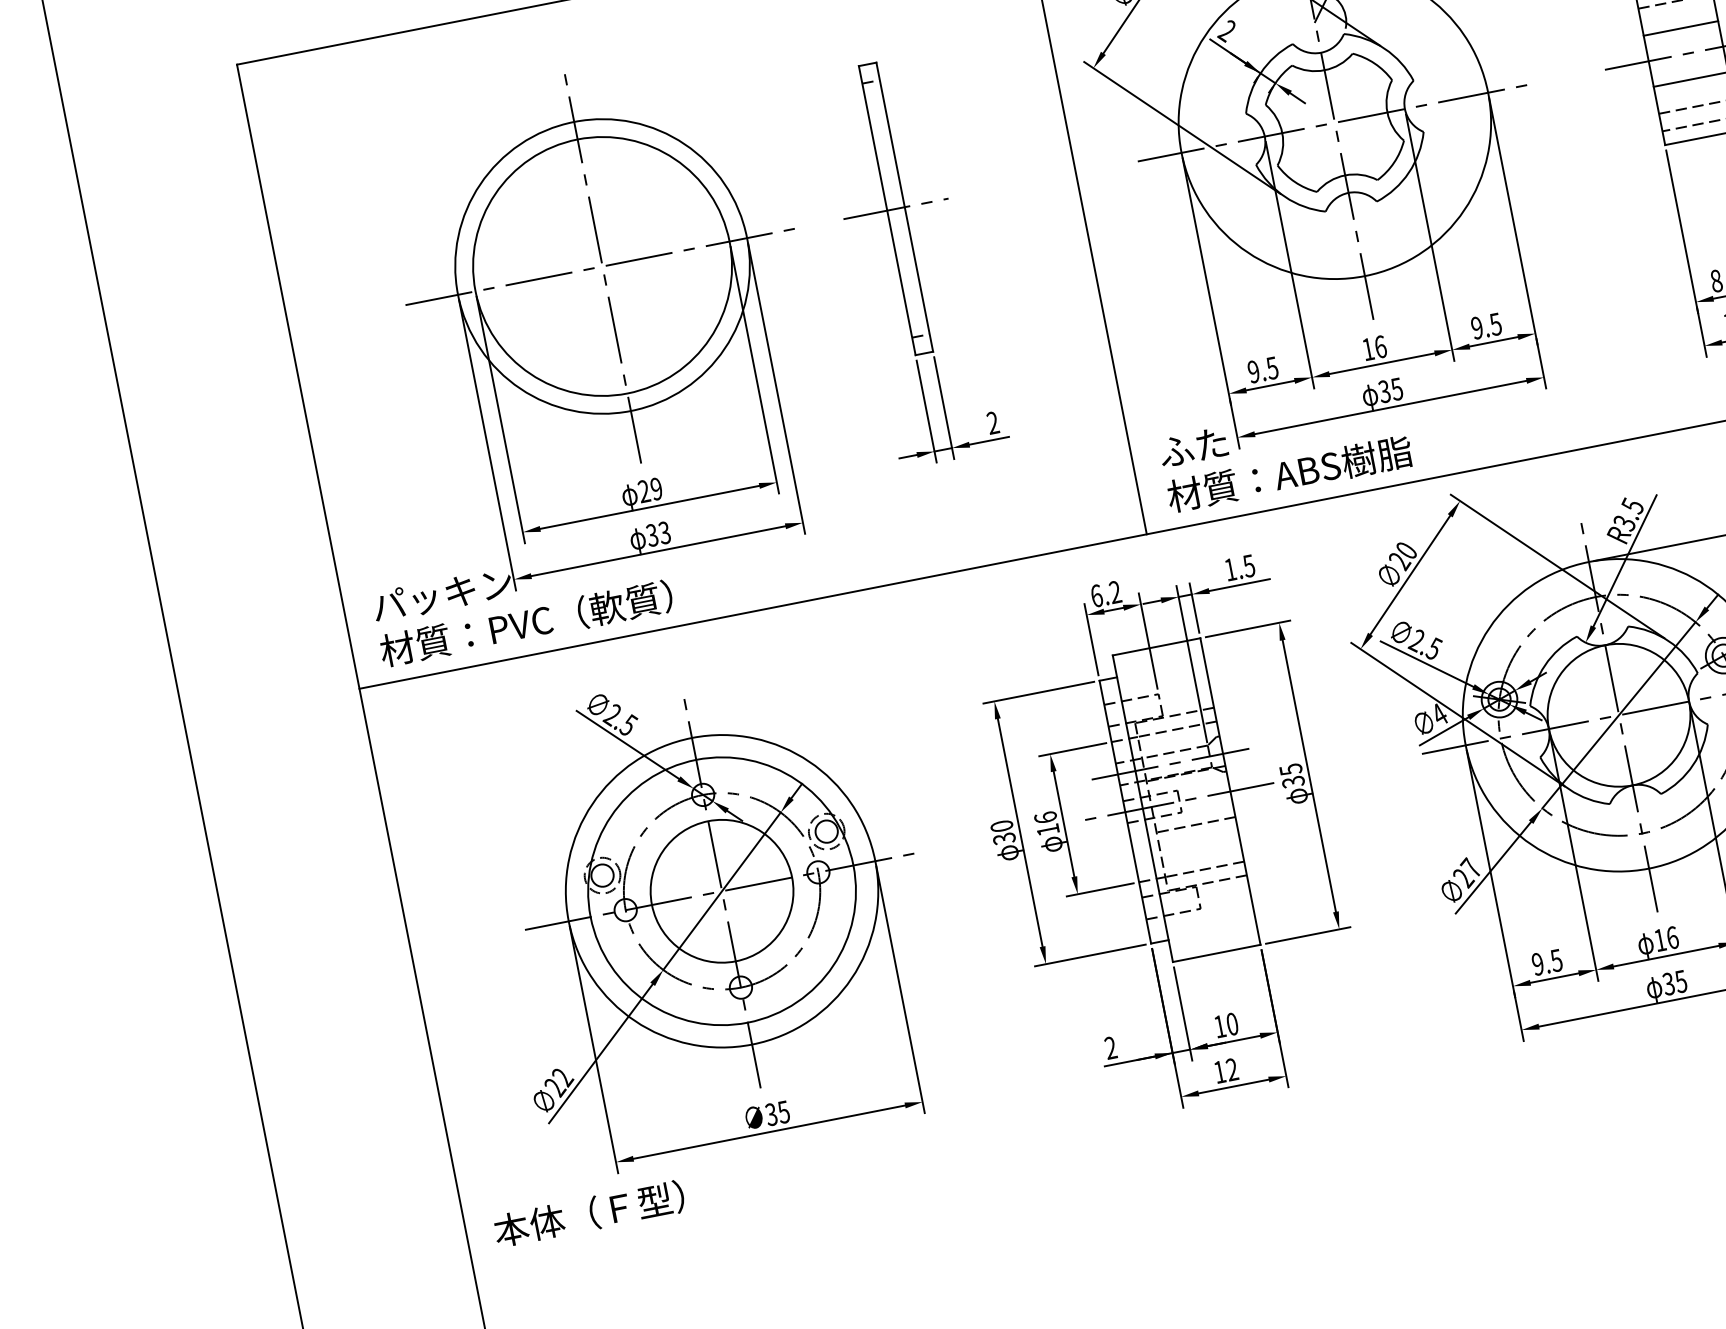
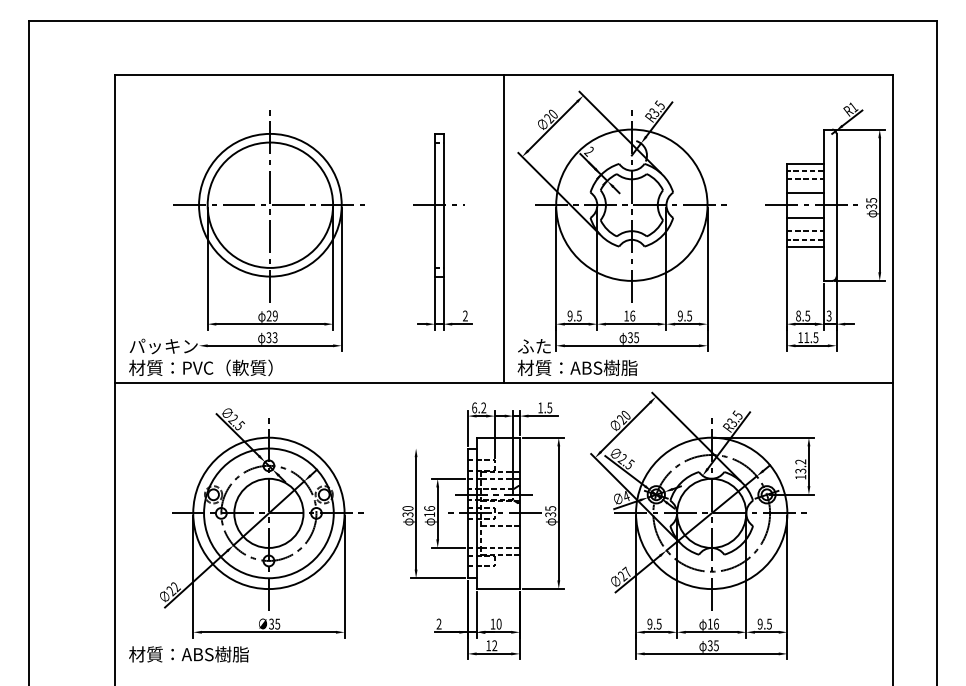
part: (913, 260) -> (442, 231), moved
line: (488, 445) -> (199, 279), removed
line: (1037, 692) -> (437, 448), removed
text: (615, 1209) -> (188, 654), 本体（Ｆ型） -> 材質：ABS樹脂

